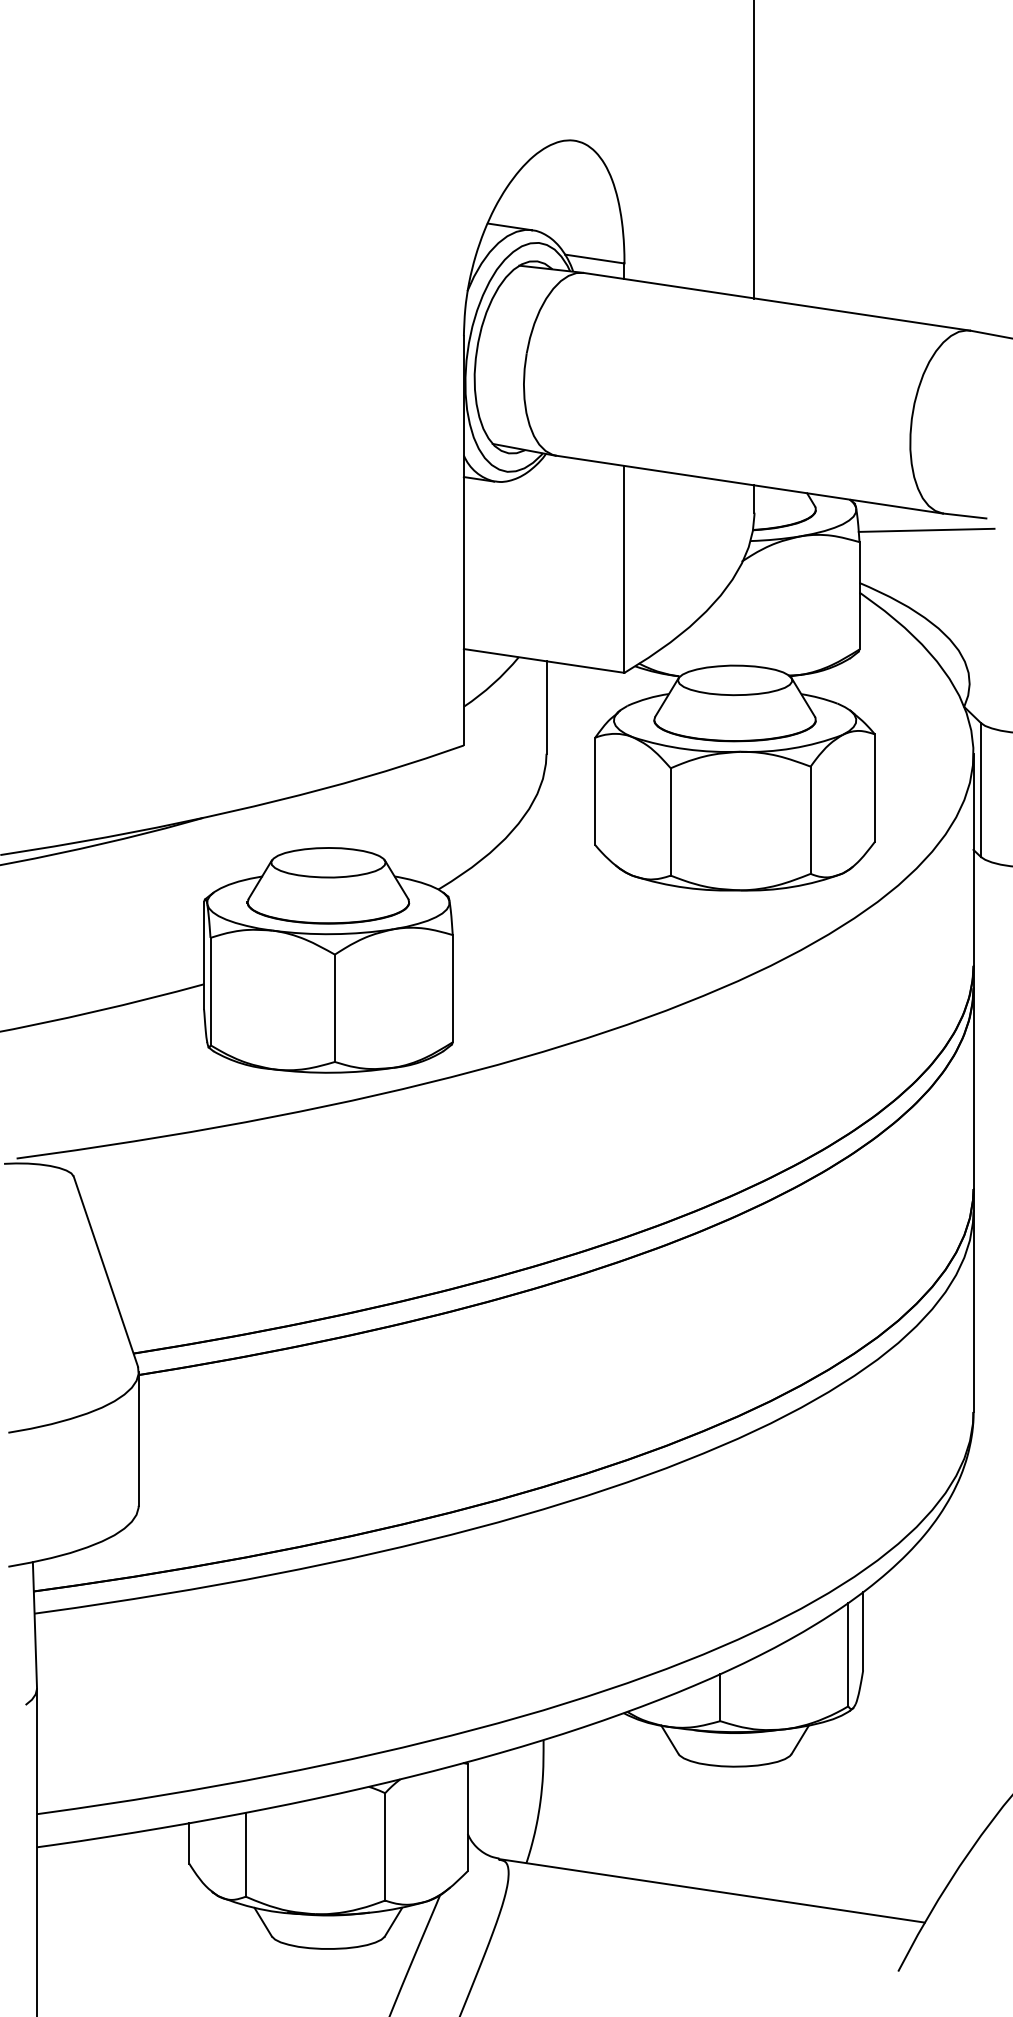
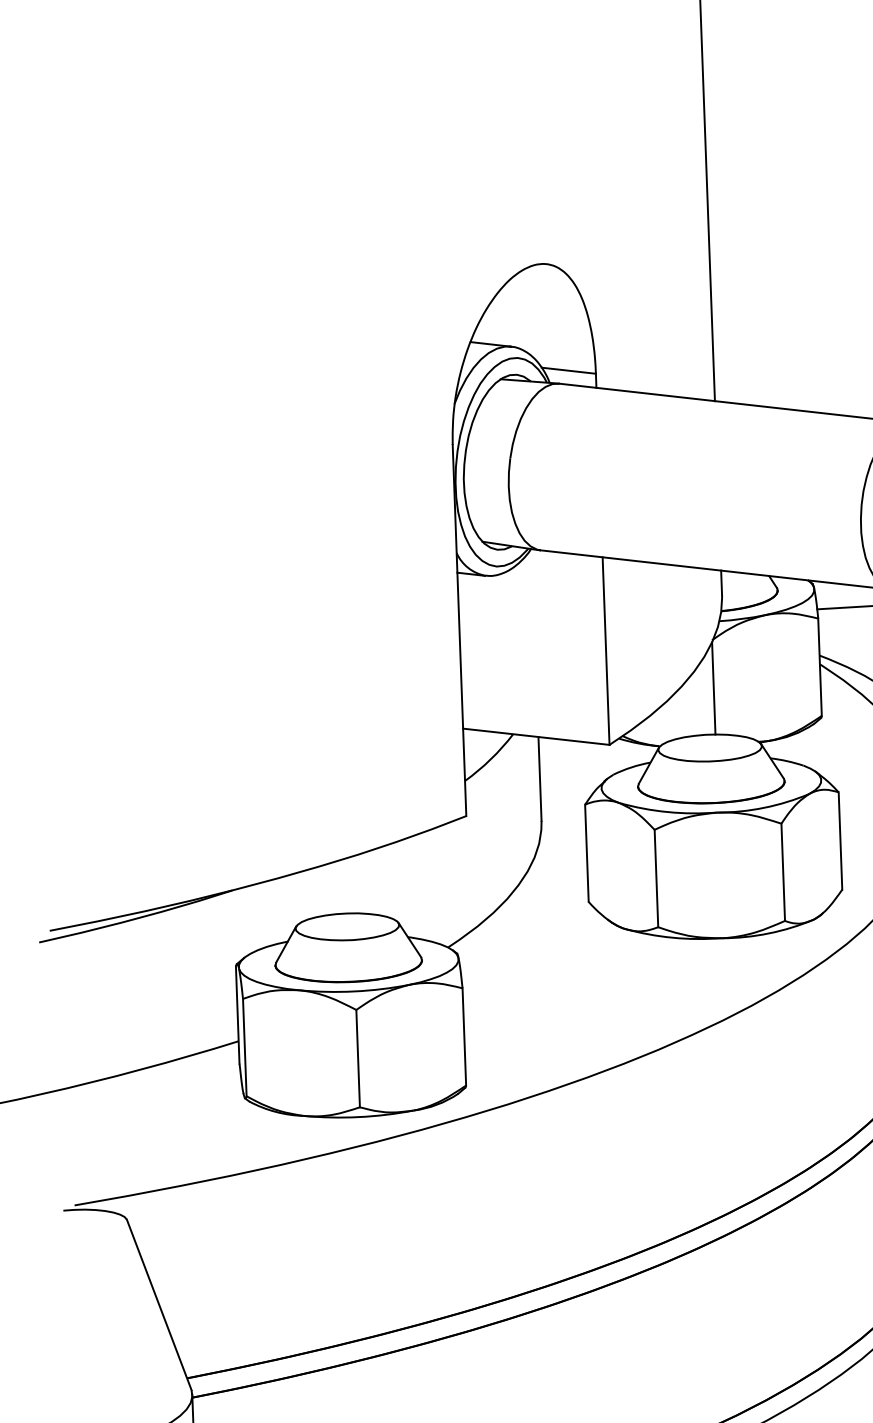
line: (741, 614) -> (713, 688), added

